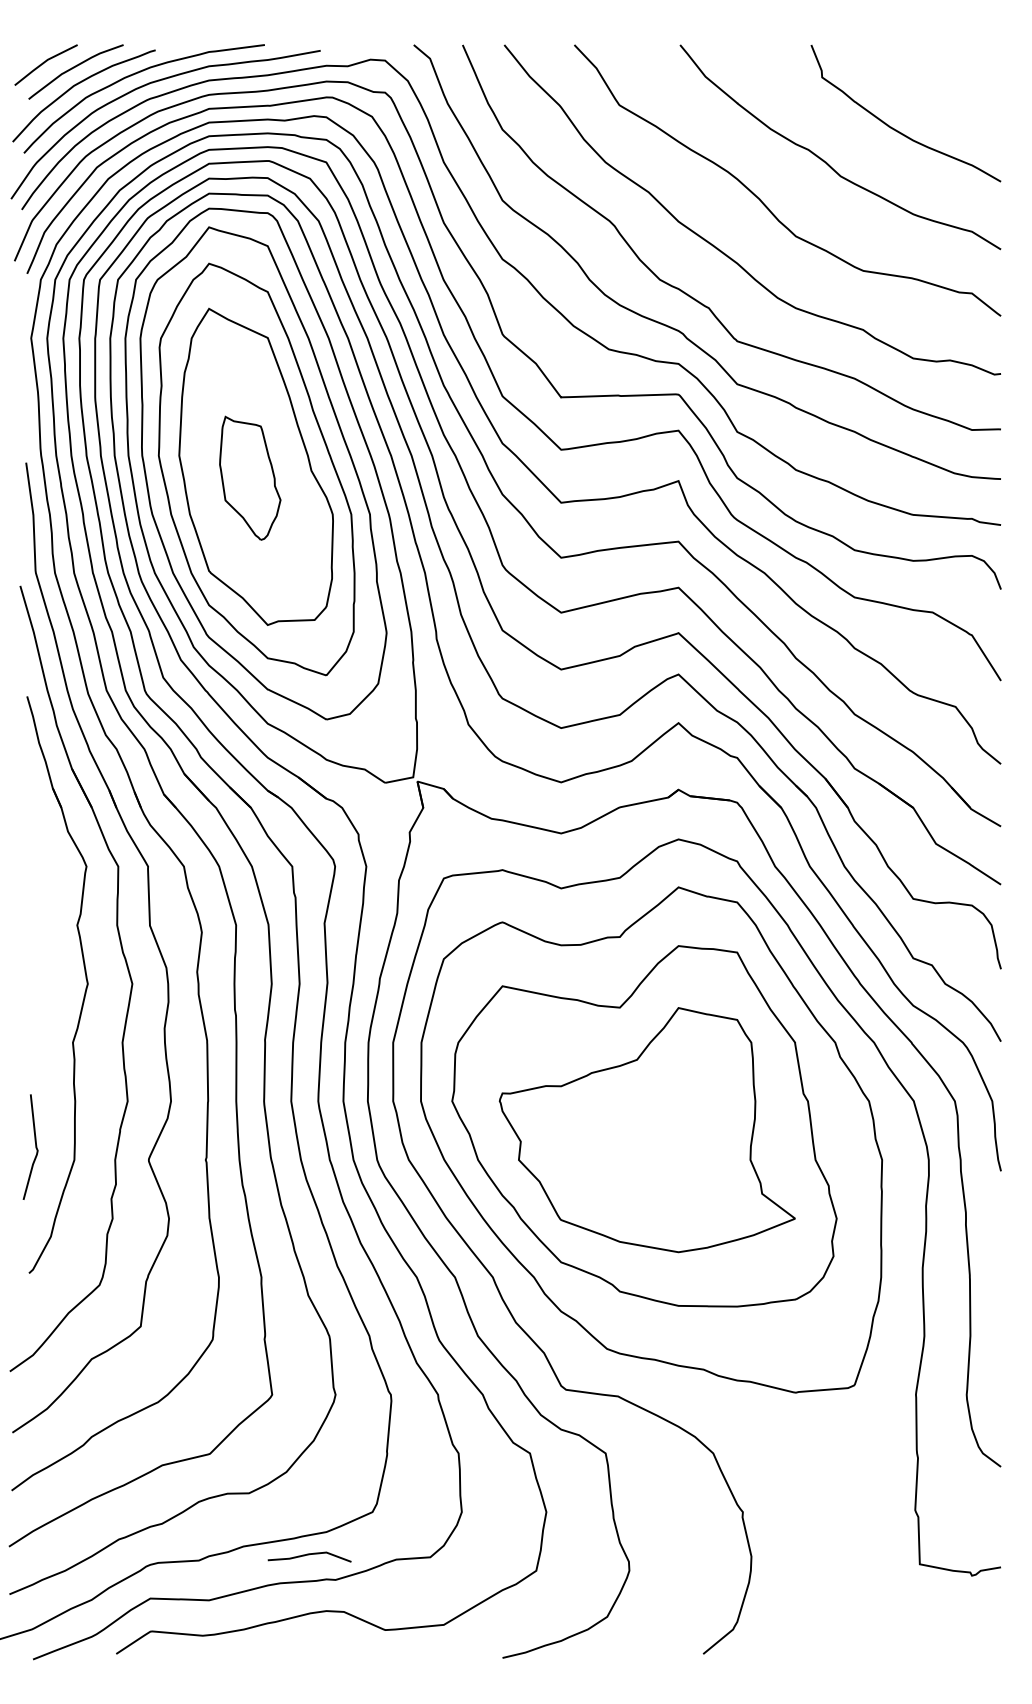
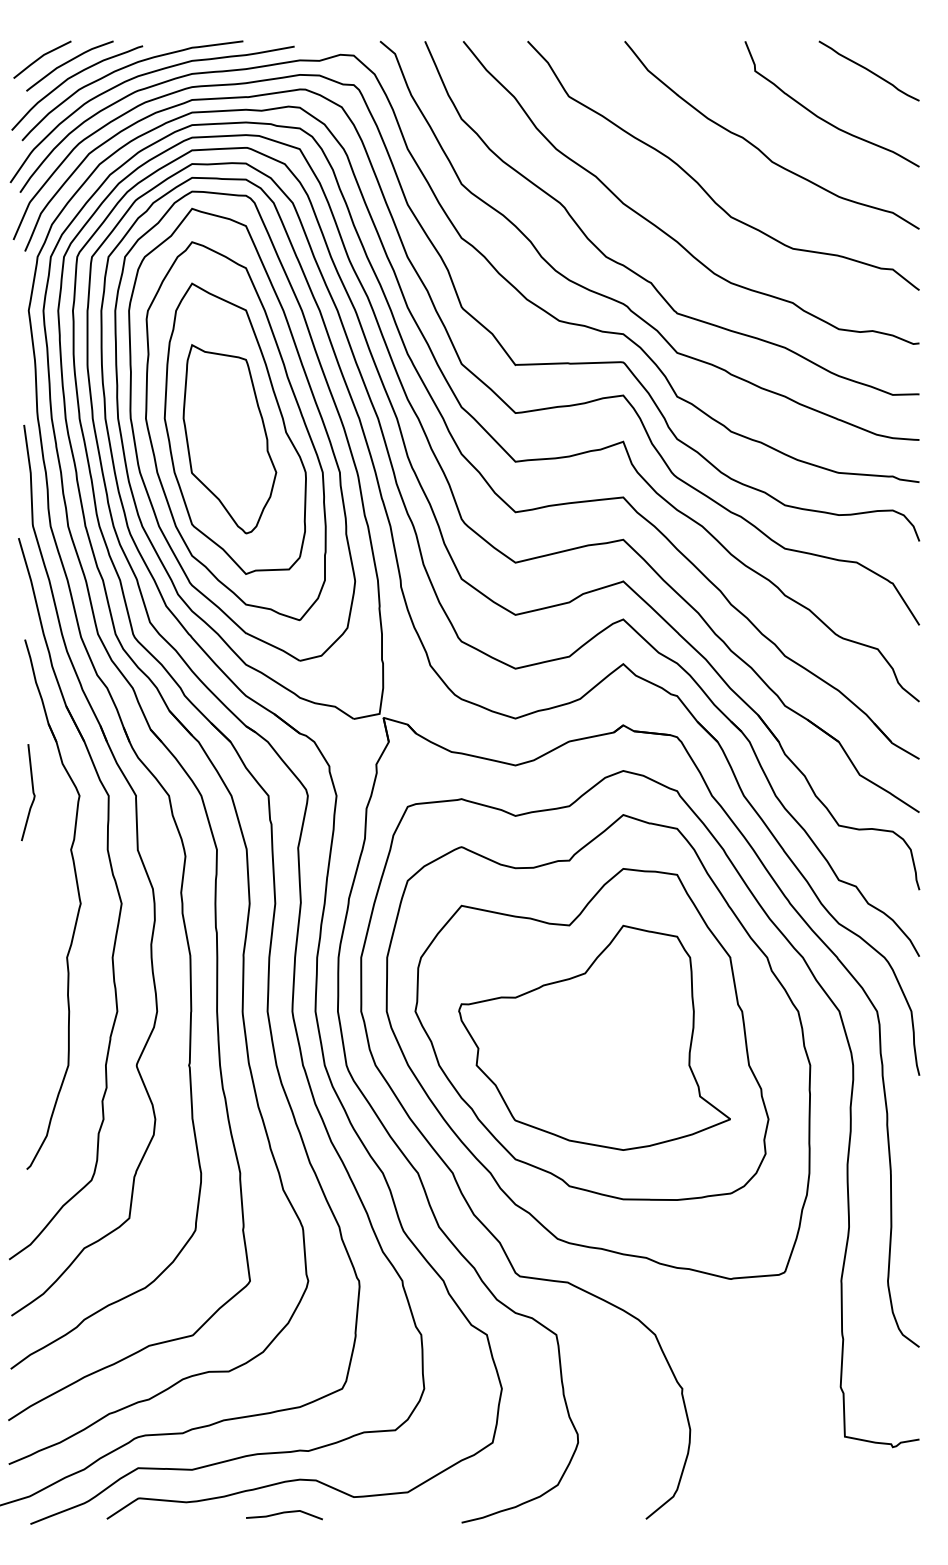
curve: (945, 76) -> (868, 70), added
part: (249, 478) -> (229, 439), size x1.67
curve: (35, 1147) -> (32, 792), moved
line: (309, 1555) -> (284, 1513), moved

